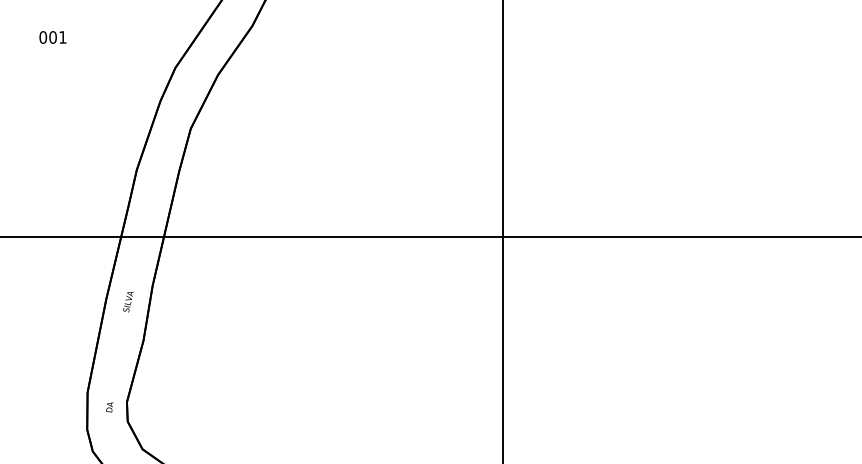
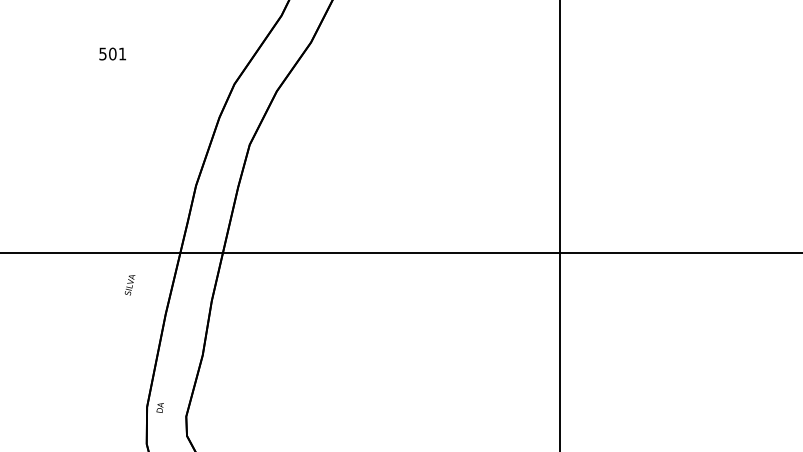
text: (43, 37) -> (103, 54), 001 -> 501
text: (128, 301) -> (130, 284), moved
text: (109, 407) -> (159, 408), moved

